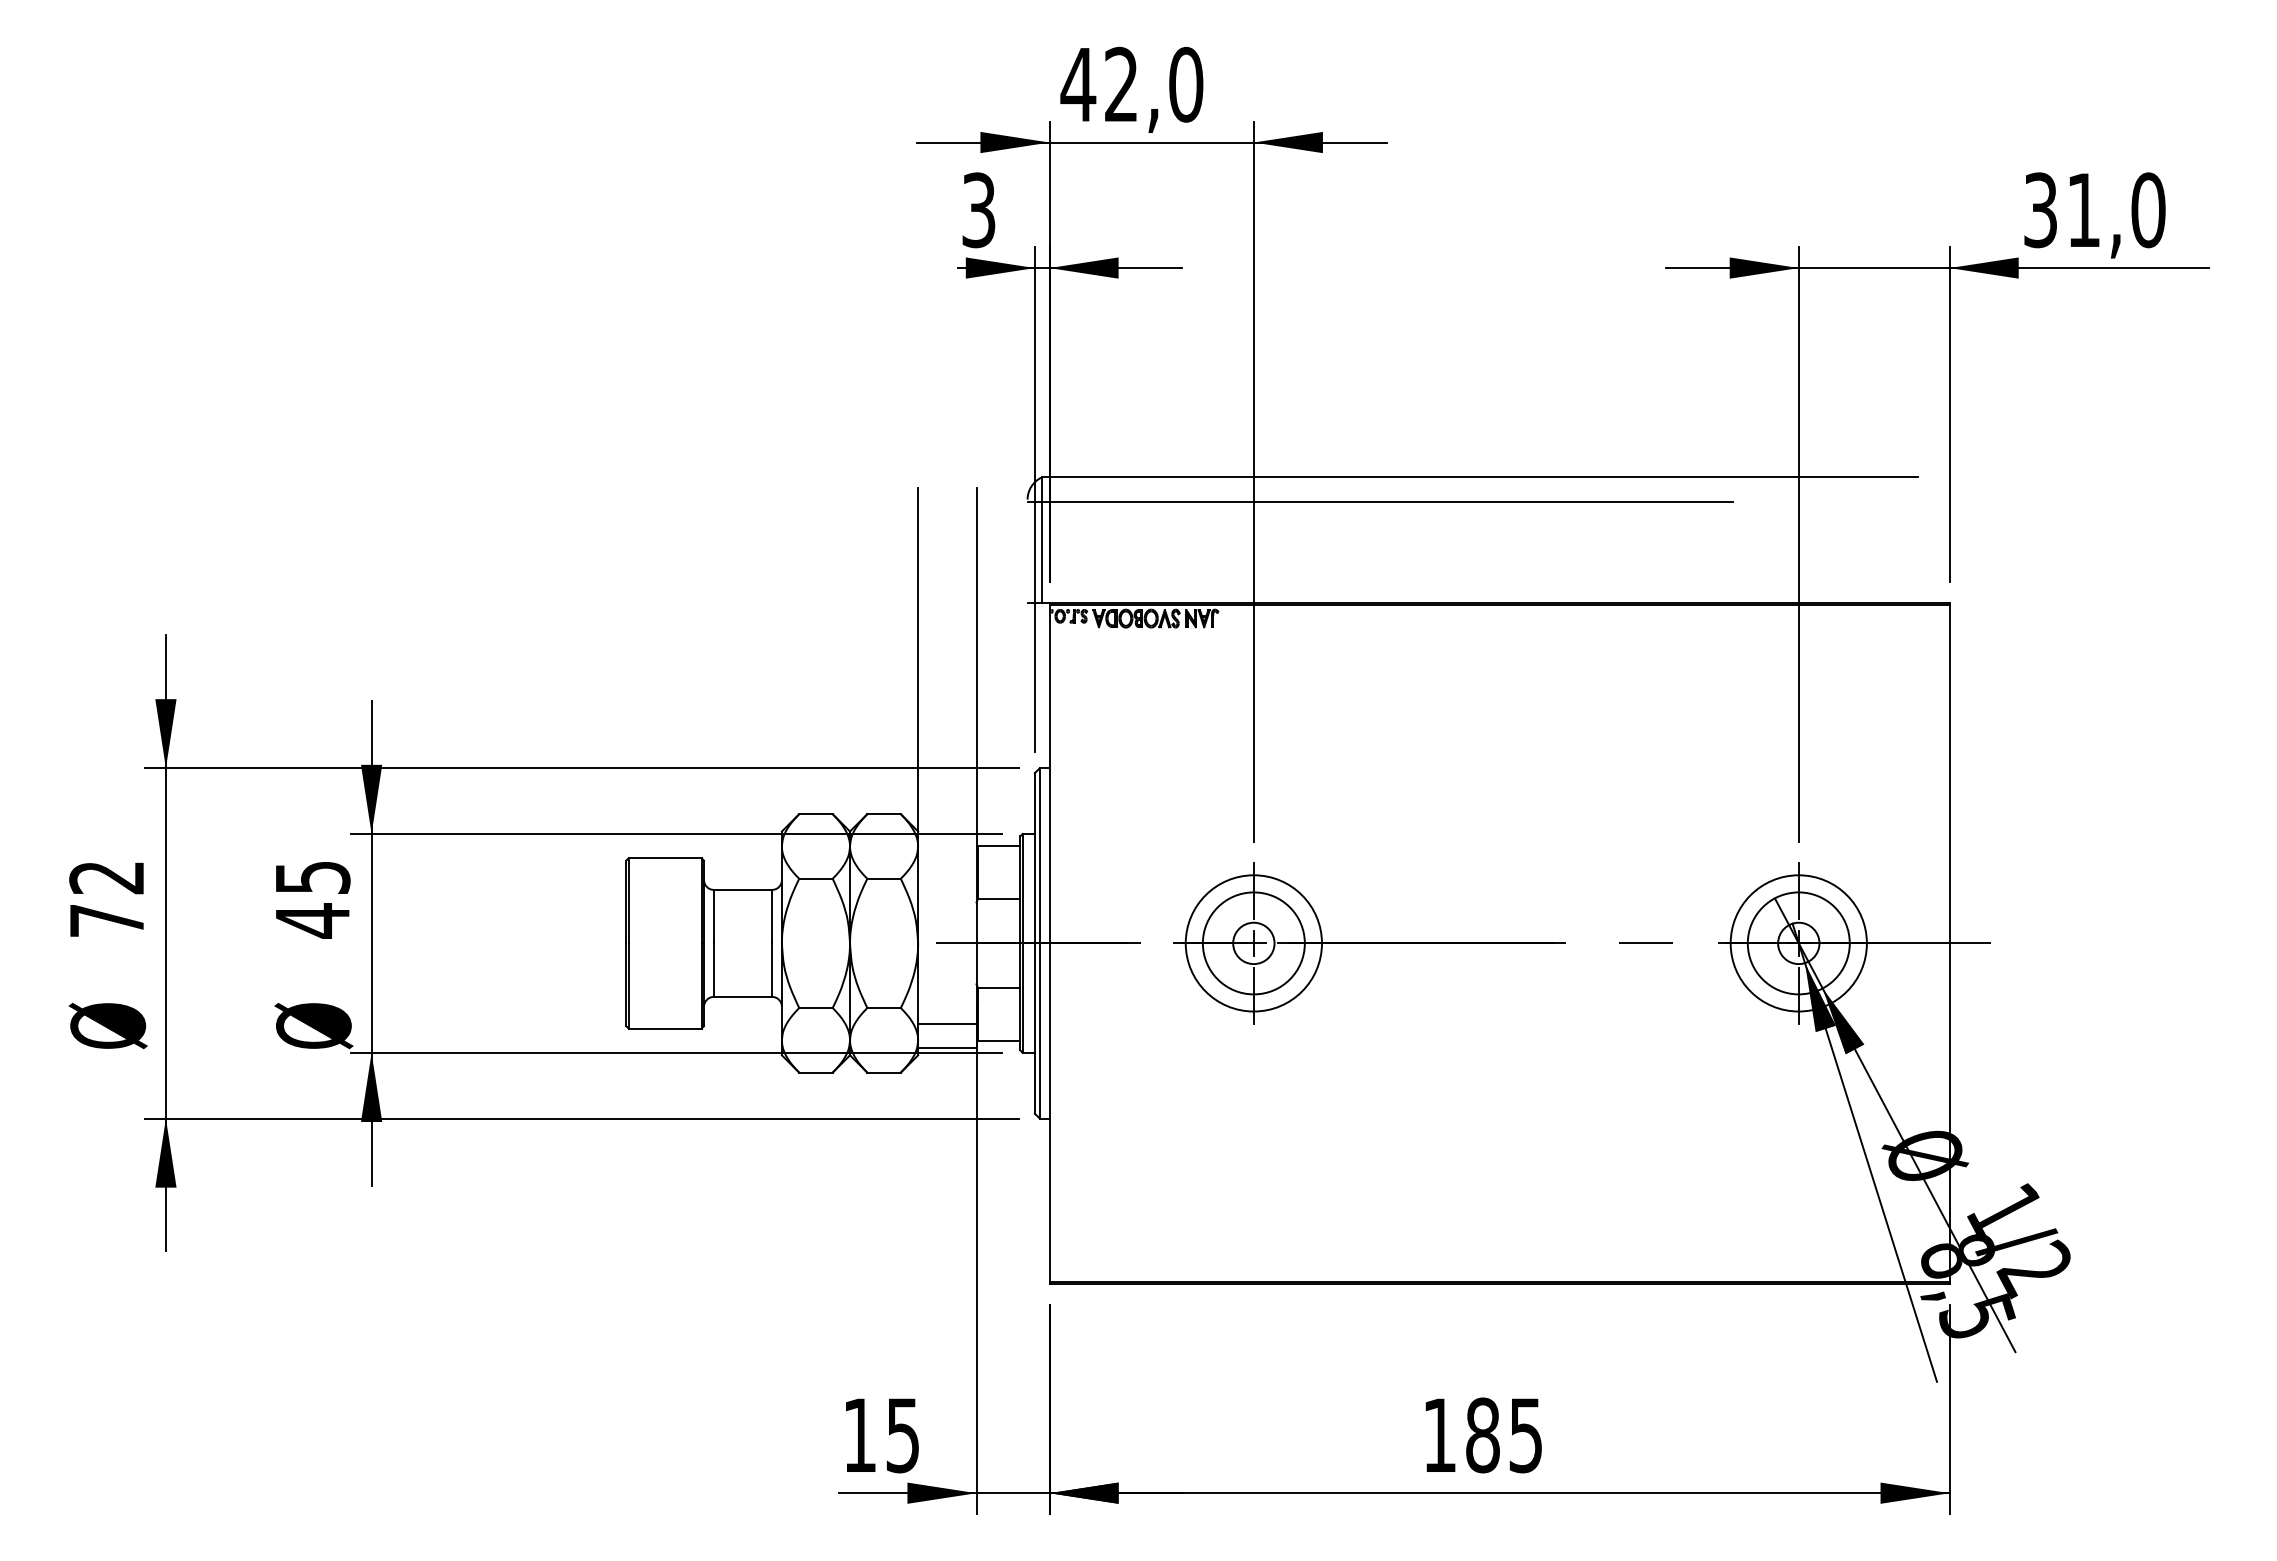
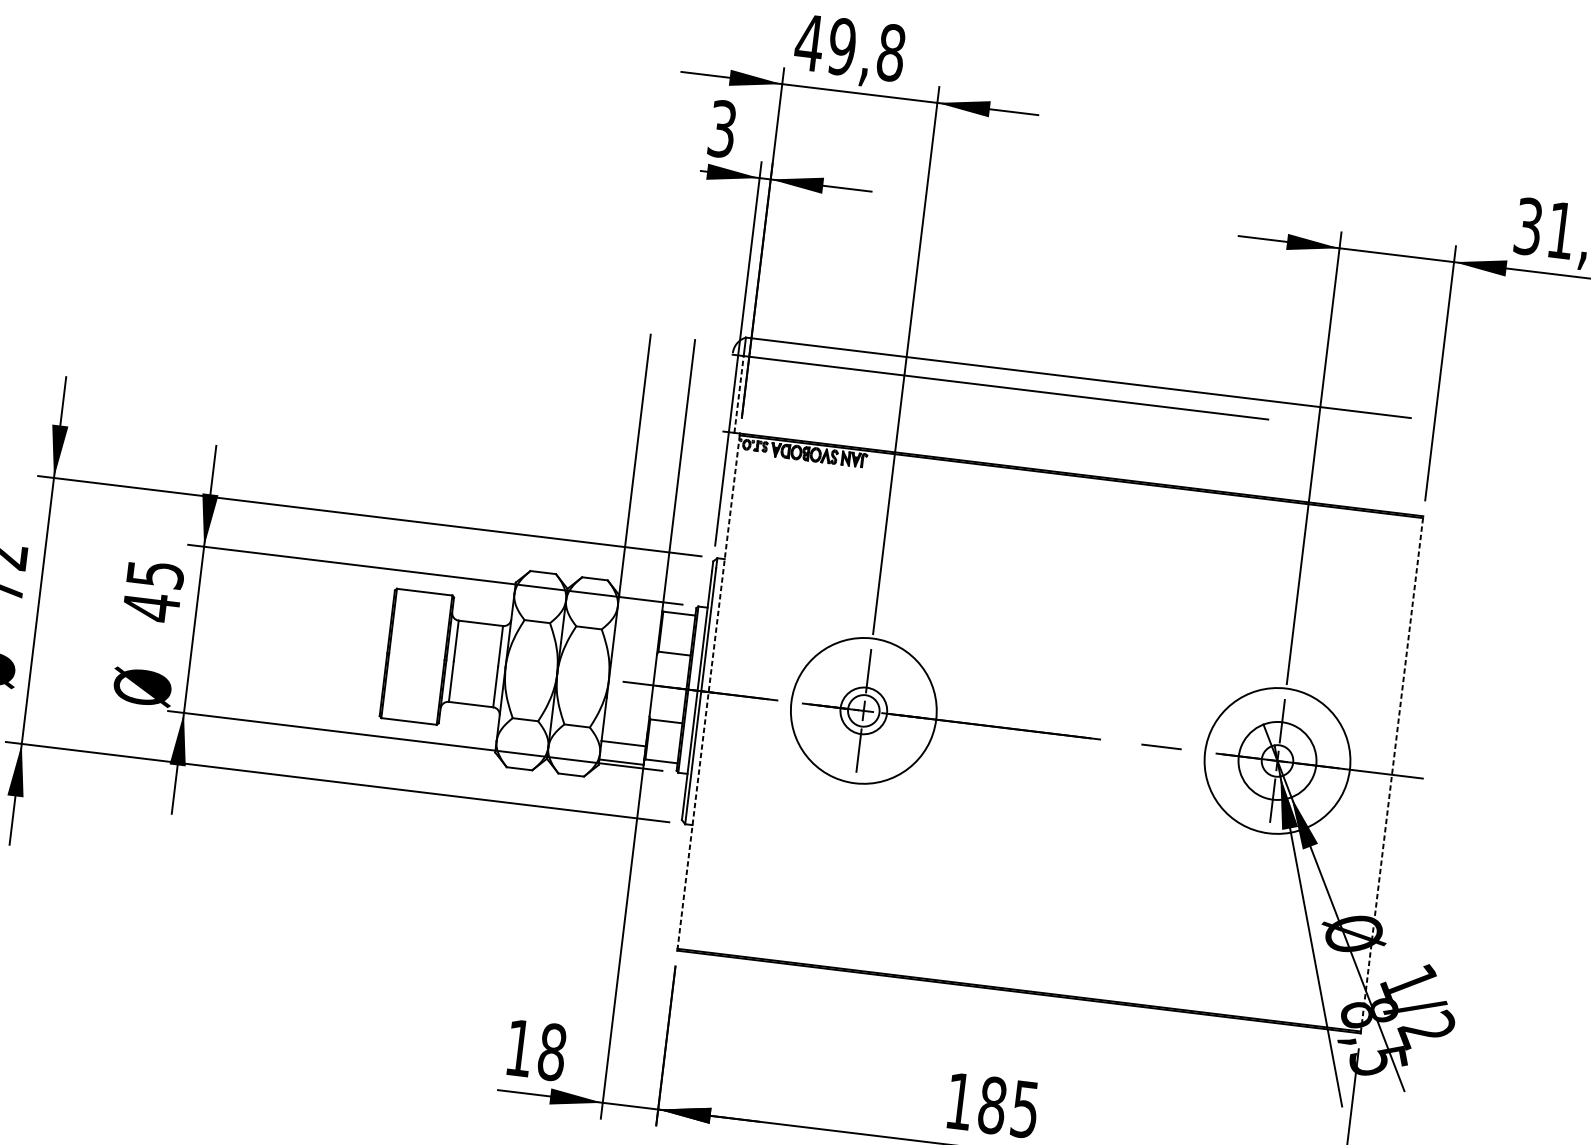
text: (1153, 84) -> (866, 49), 42,0 -> 49,8
line: (1042, 552) -> (739, 394), solid -> dashed
line: (1049, 943) -> (708, 692), solid -> dashed
circle: (1253, 943) -> (863, 710), size x0.6
circle: (1253, 943) -> (863, 710), size x1.4
circle: (1798, 943) -> (1277, 761), size x1.4
line: (1949, 943) -> (1391, 774), solid -> dashed
text: (903, 1435) -> (552, 1052), 15 -> 18

